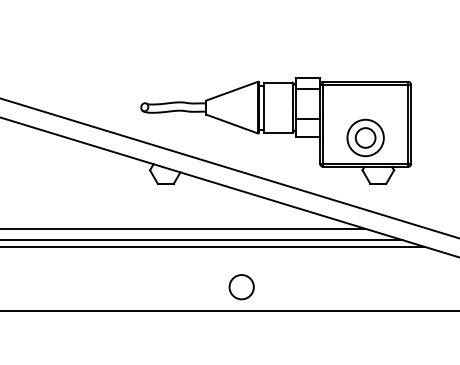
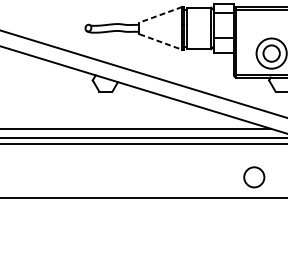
line: (231, 91) -> (160, 15), solid -> dashed
line: (232, 124) -> (161, 42), solid -> dashed
circle: (241, 287) -> (254, 177), moved

